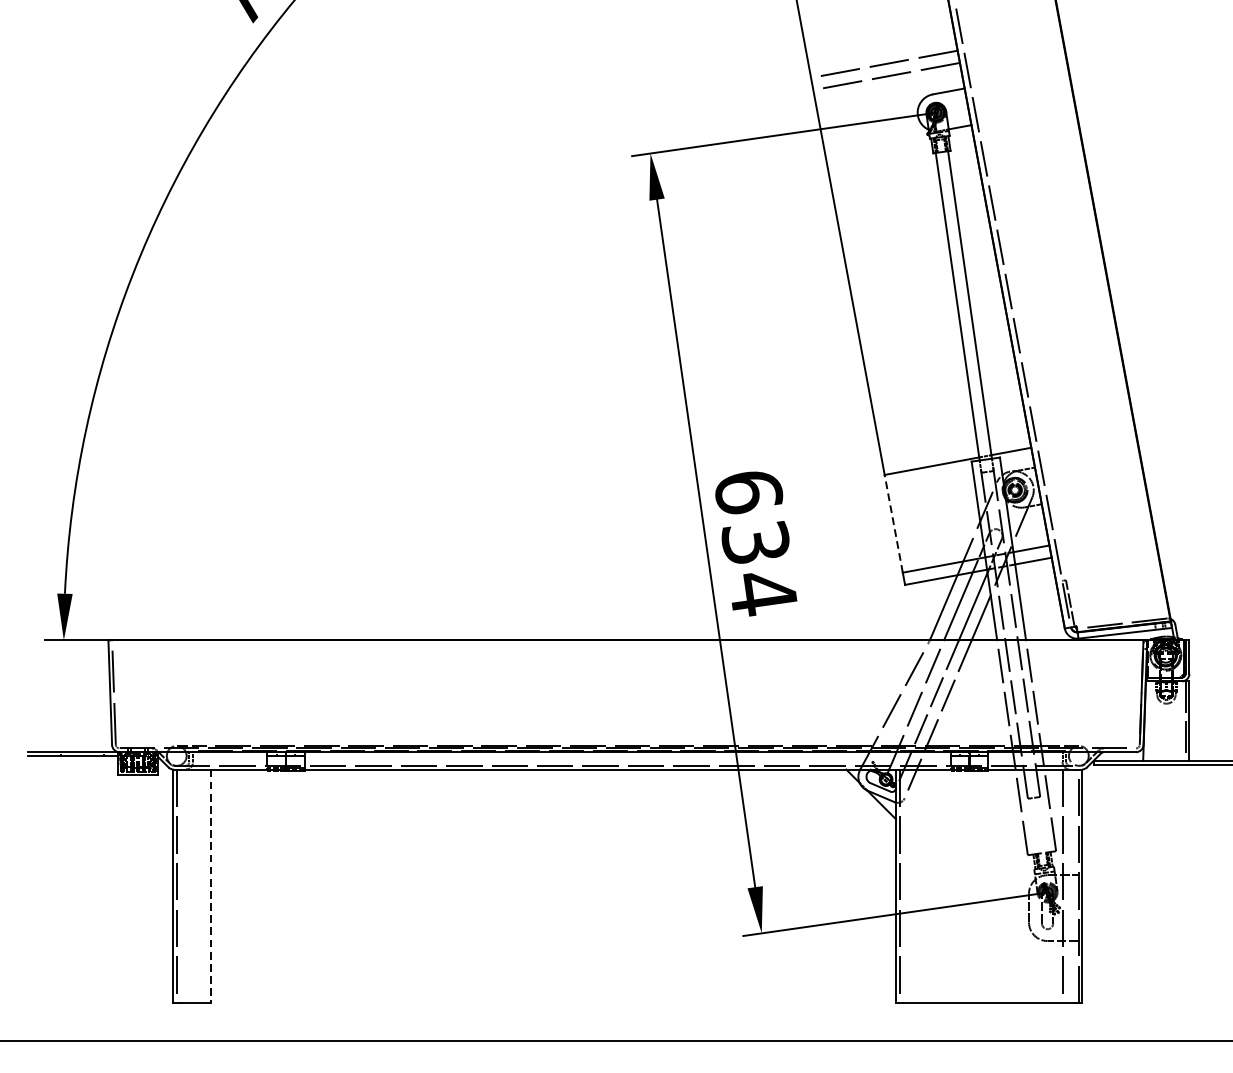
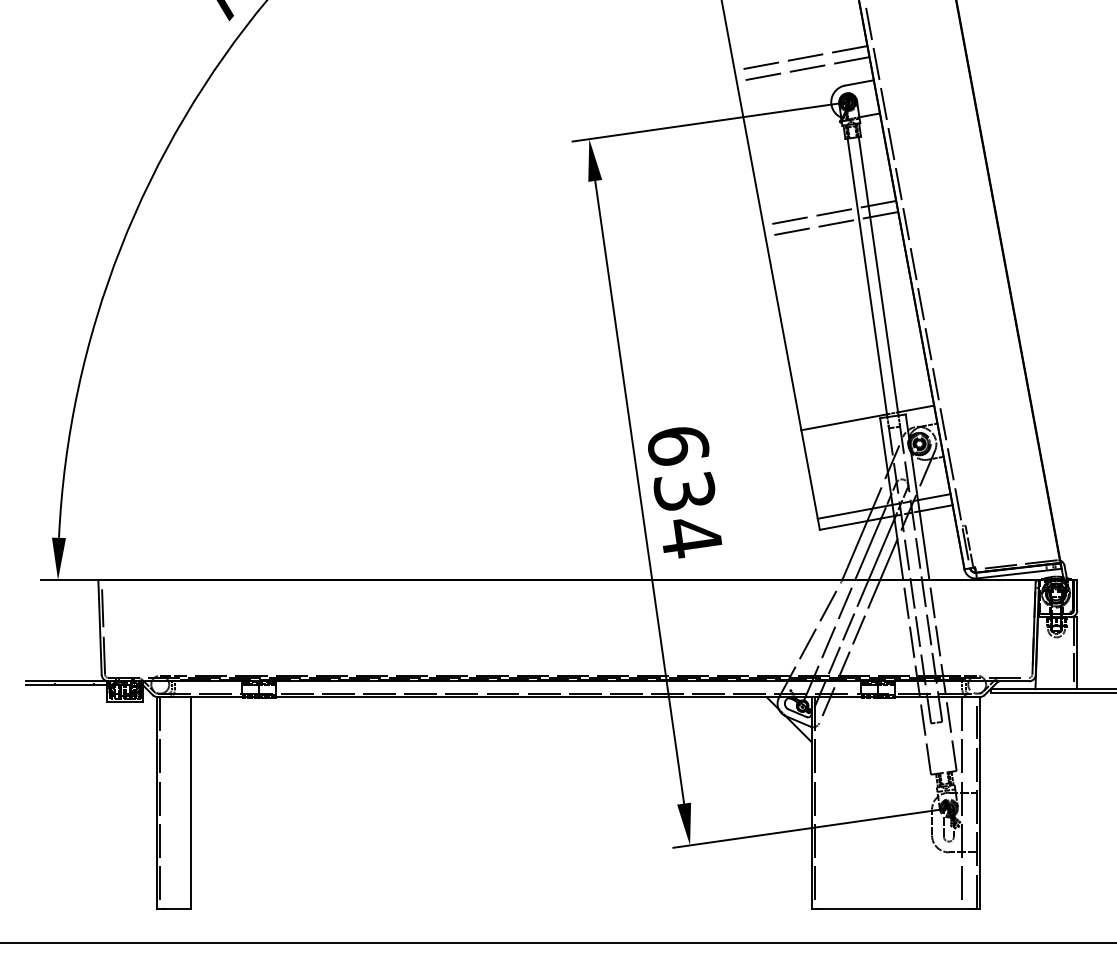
line: (915, 234) -> (829, 212), added
line: (917, 247) -> (831, 224), added
line: (893, 523) -> (809, 474), dashed -> solid
line: (210, 885) -> (190, 802), dashed -> solid

